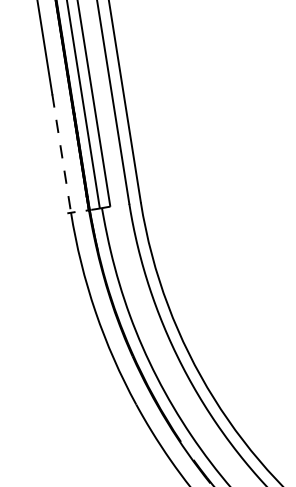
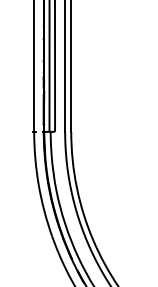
line: (62, 153) -> (34, 100), dashed -> solid

